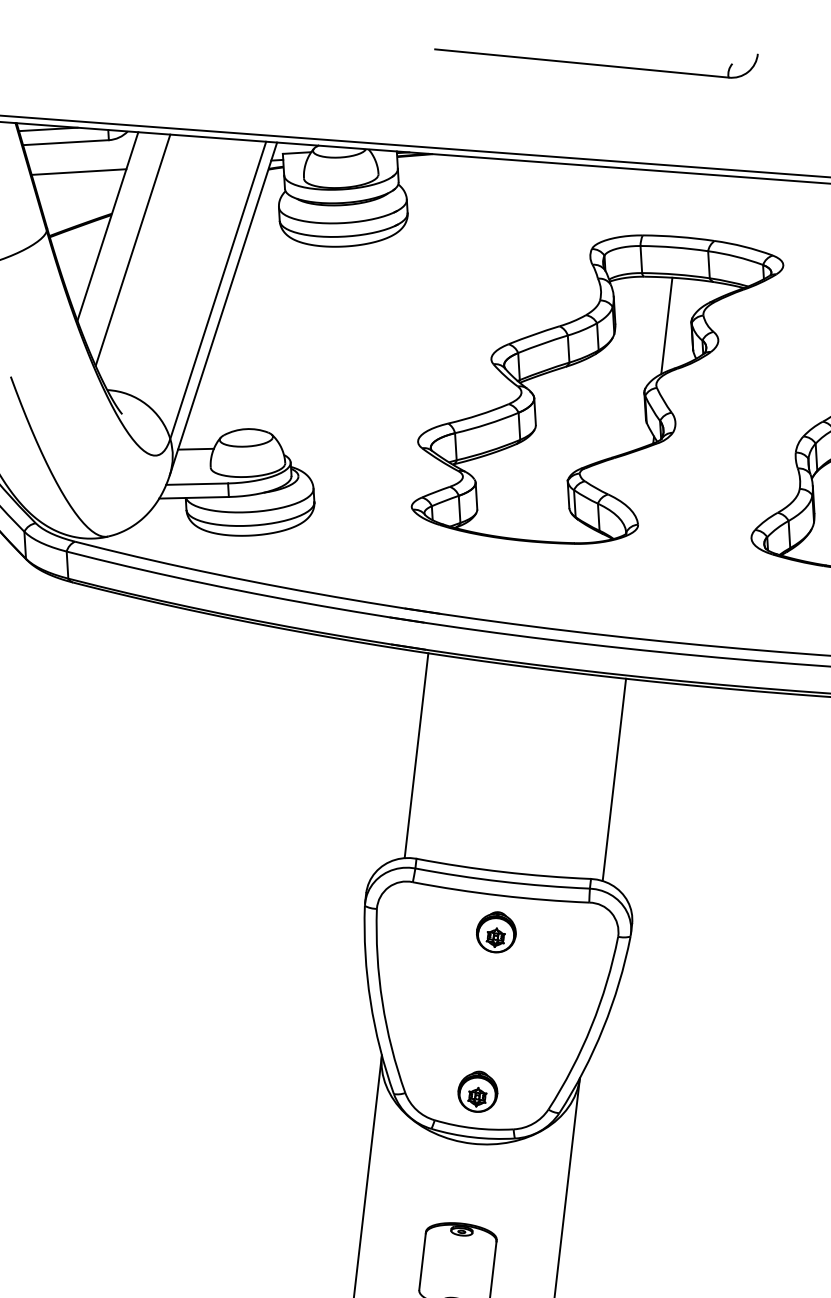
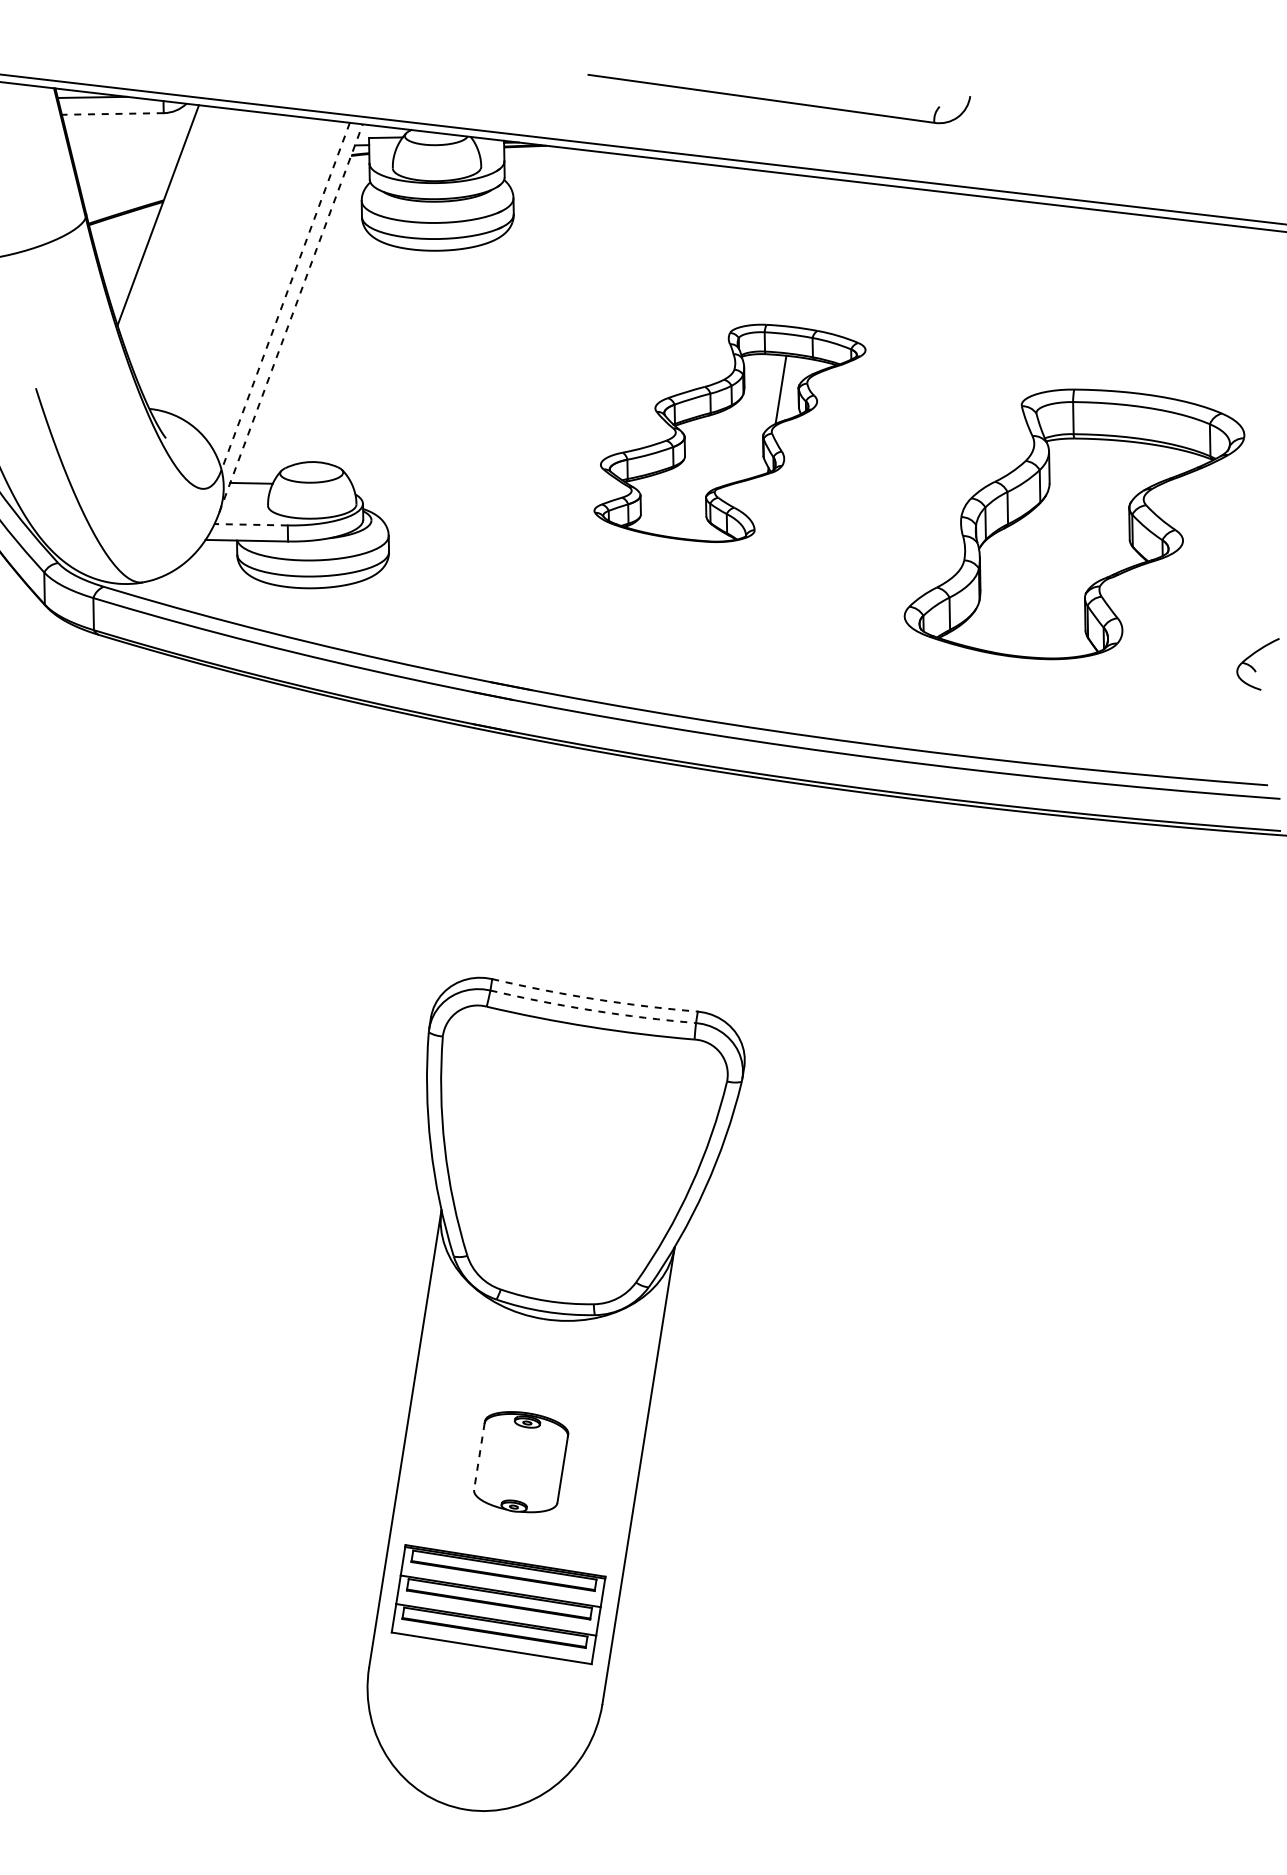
part: (596, 63) -> (778, 99), moved
line: (65, 142) -> (112, 113), solid -> dashed
line: (78, 172) -> (126, 149), removed
line: (132, 250) -> (186, 244), removed
line: (218, 290) -> (285, 296), solid -> dashed
line: (223, 308) -> (291, 318), solid -> dashed
part: (597, 390) -> (729, 433), size x0.6
line: (197, 483) -> (251, 524), solid -> dashed
line: (416, 755) -> (497, 856), removed
line: (614, 779) -> (730, 895), removed
arc: (503, 872) -> (594, 999), solid -> dashed
arc: (502, 881) -> (592, 1010), solid -> dashed
part: (495, 931) -> (582, 1069), removed
part: (478, 1091) -> (553, 1257), removed
line: (422, 1261) -> (479, 1456), solid -> dashed

